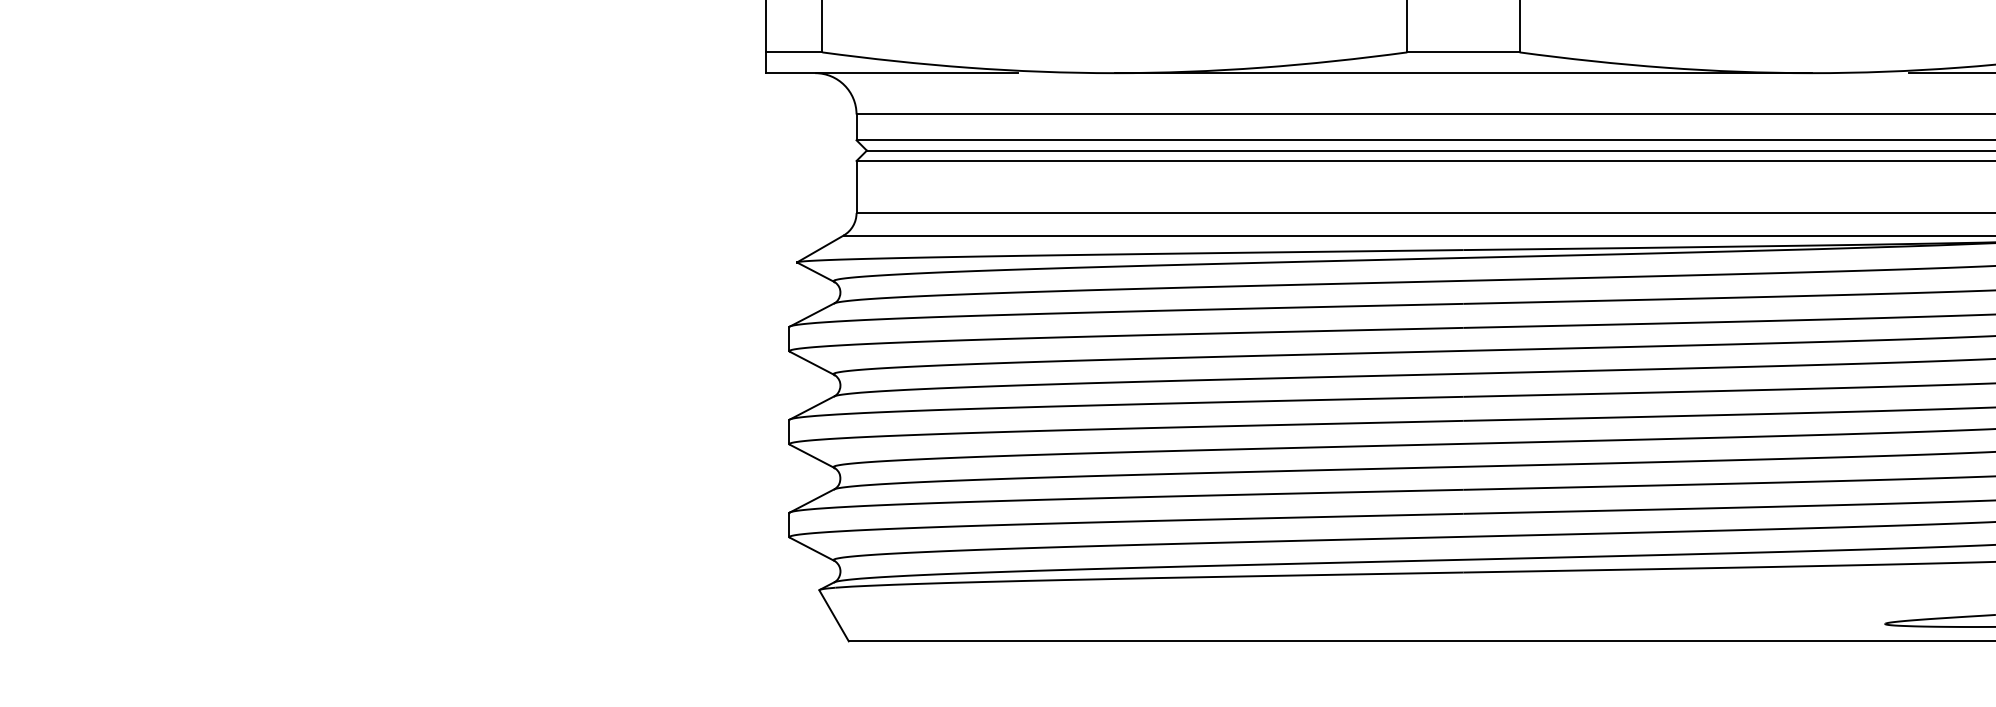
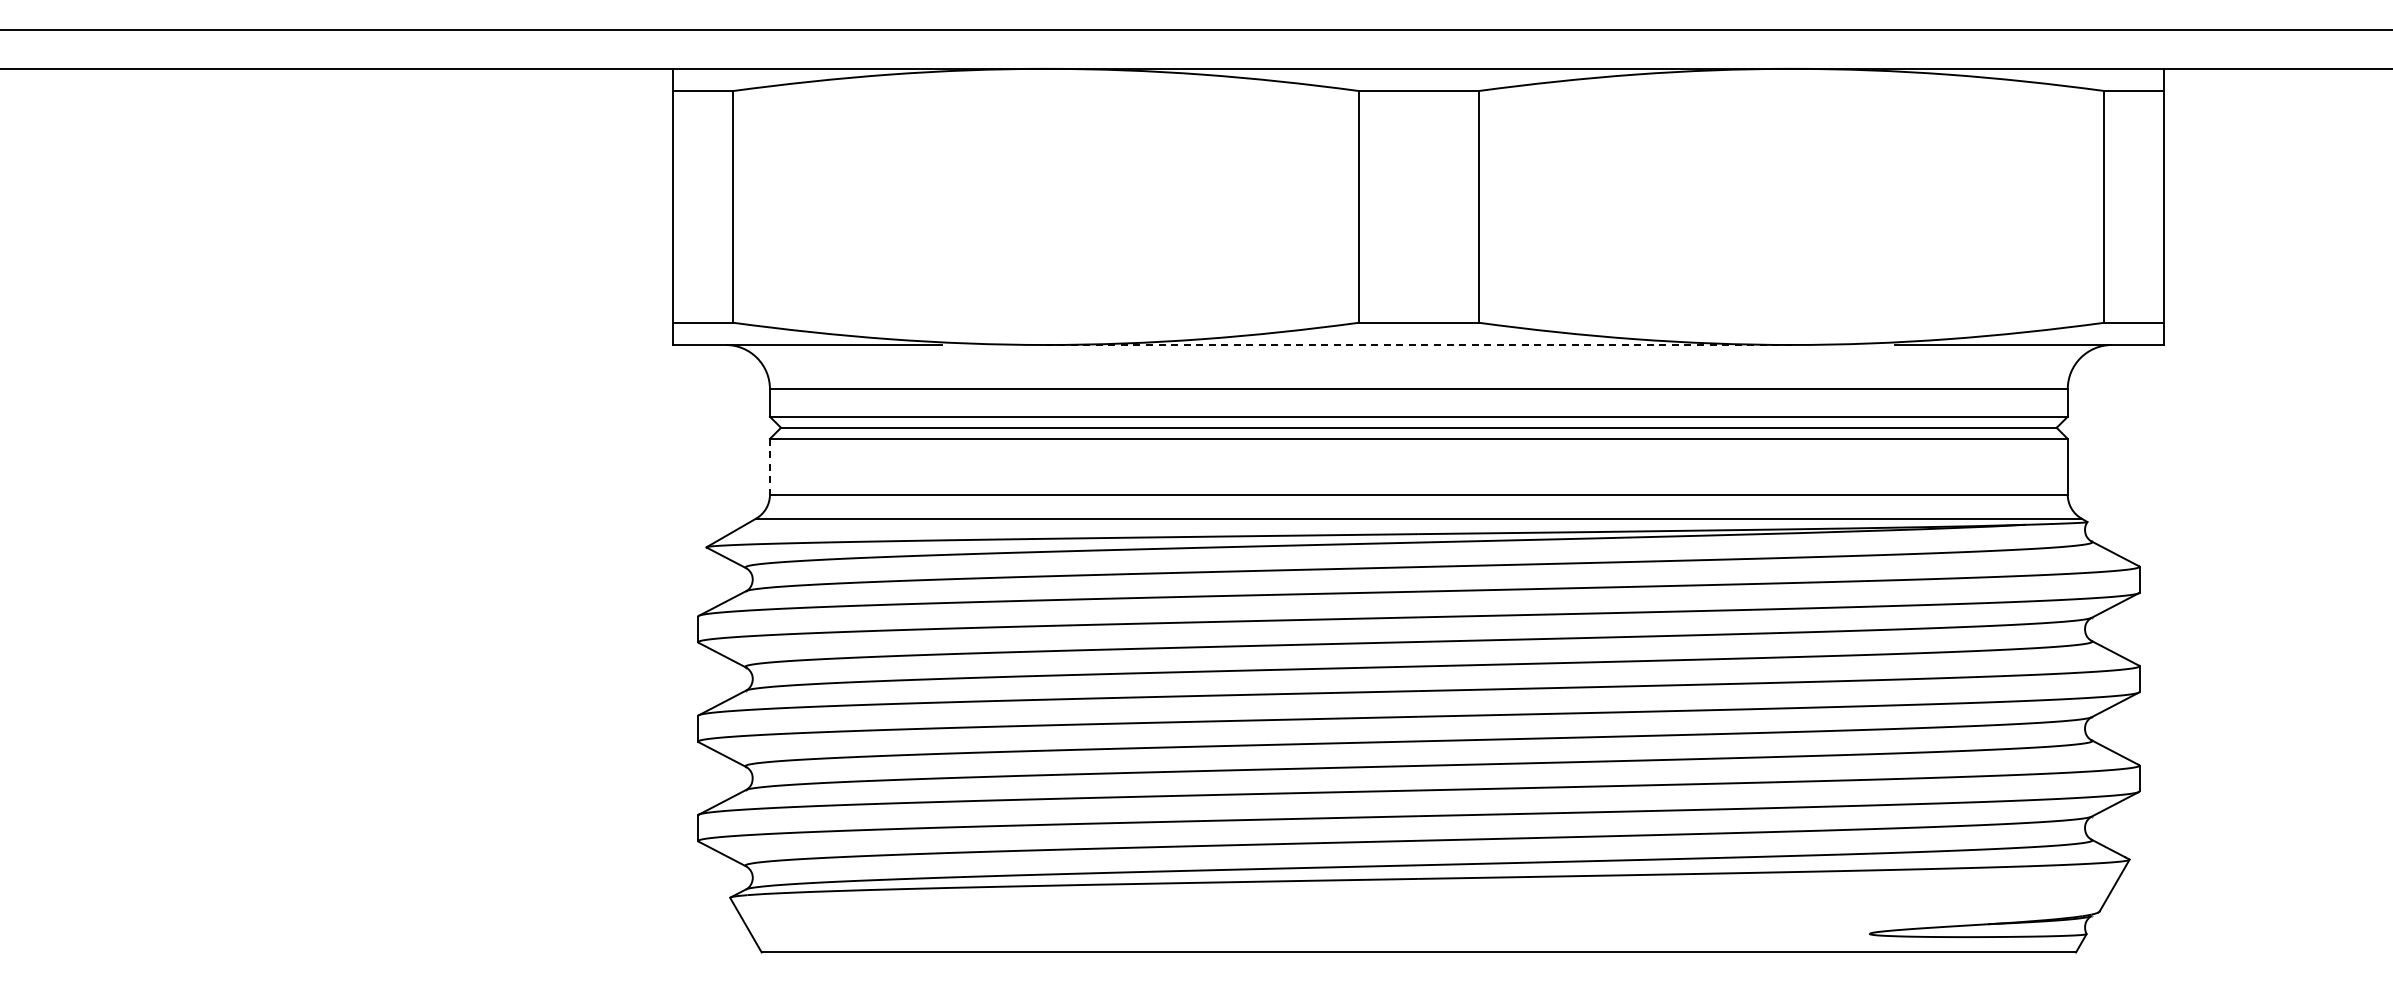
line: (1463, 72) -> (1418, 344), solid -> dashed
line: (856, 186) -> (769, 466), solid -> dashed

